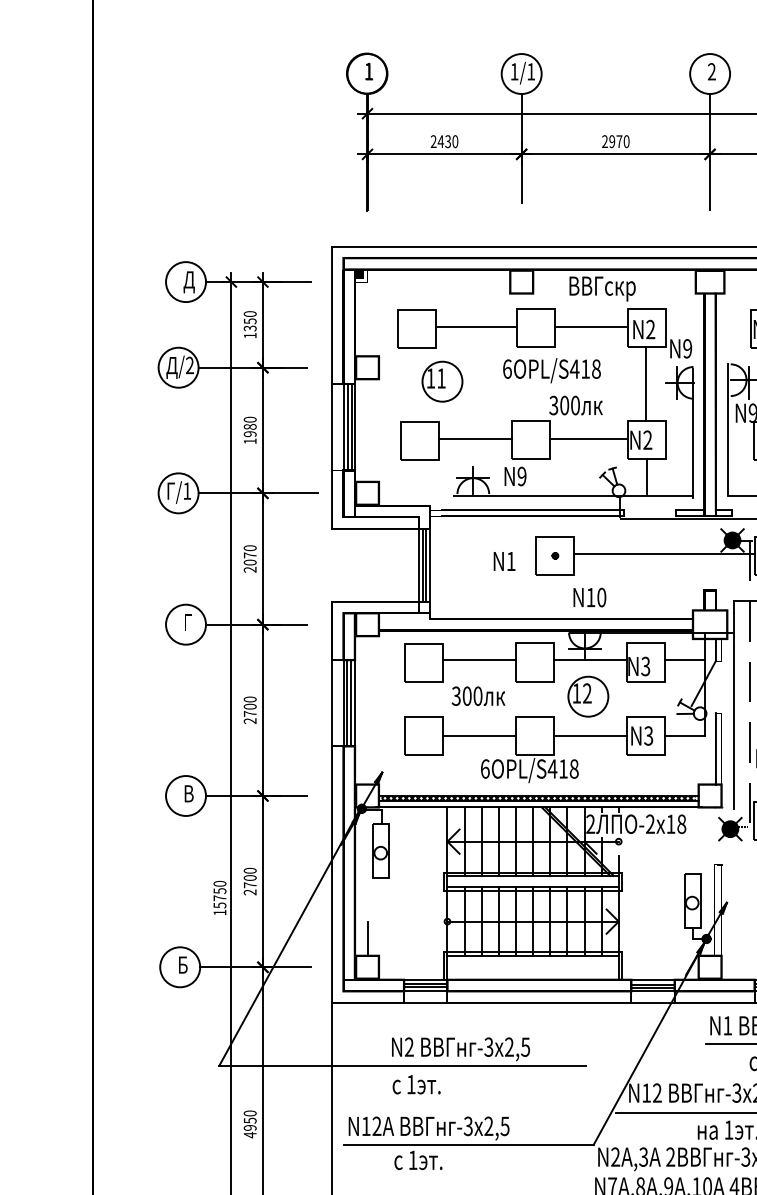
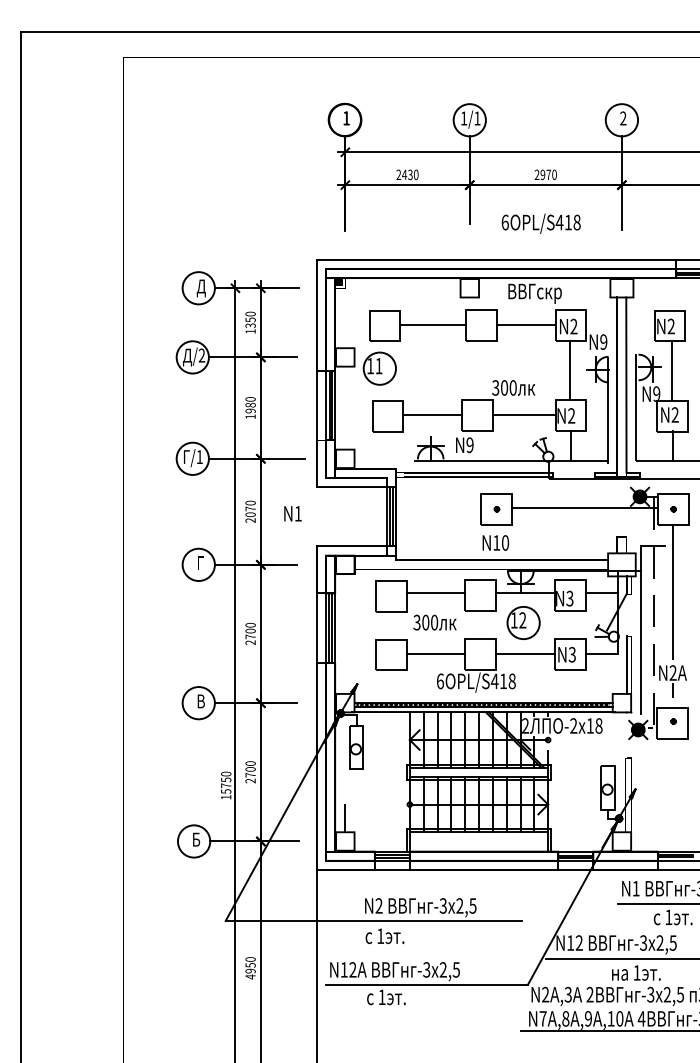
text: (551, 370) -> (540, 223), moved
part: (442, 381) -> (379, 368), moved
text: (503, 561) -> (292, 513), moved
text: (589, 596) -> (495, 542), moved

